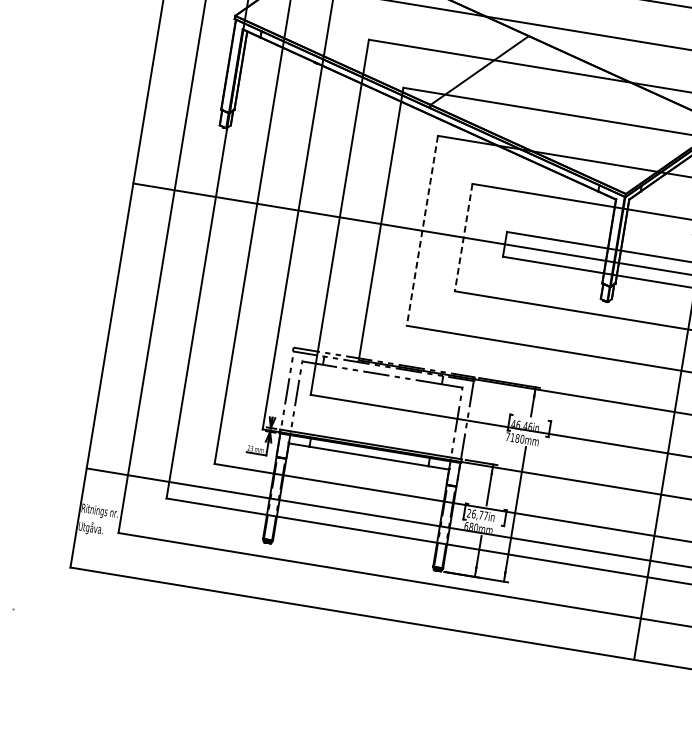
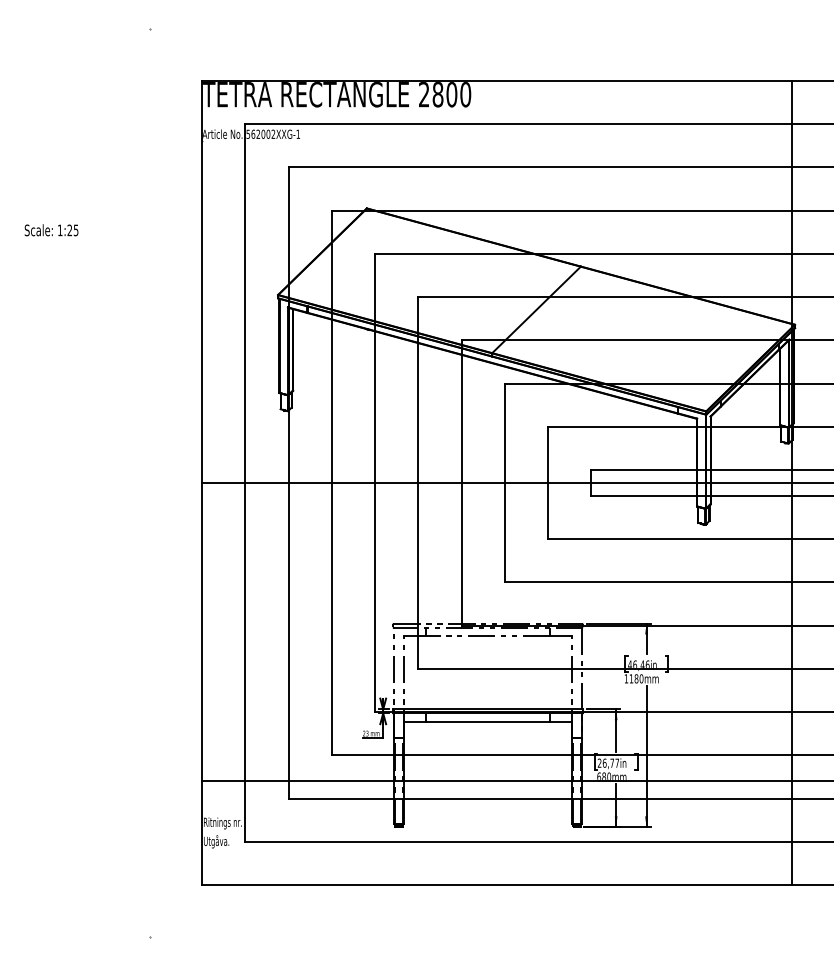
line: (422, 231) -> (504, 483), dashed -> solid
line: (464, 238) -> (548, 483), dashed -> solid
text: (508, 436) -> (626, 678), 7180mm -> 1180mm

